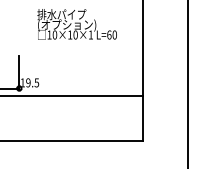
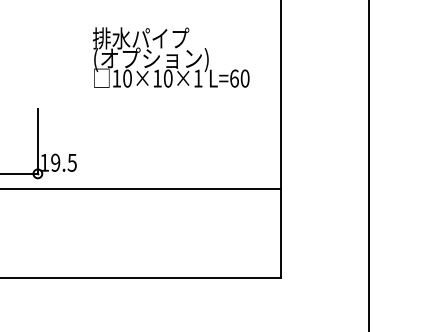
text: (76, 24) -> (169, 57), moved

